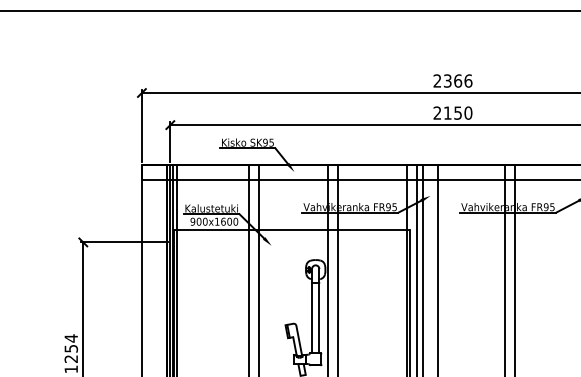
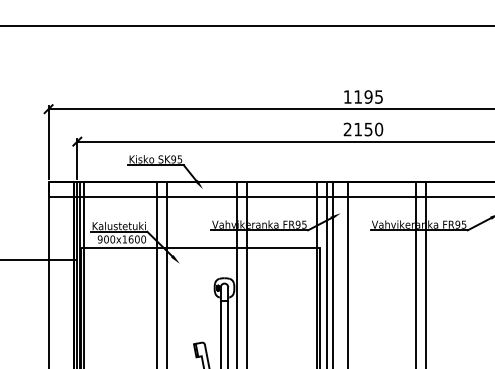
text: (452, 80) -> (362, 96), 2366 -> 1195

